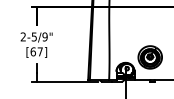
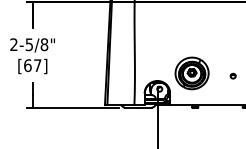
text: (45, 36) -> (44, 44), 2-5/9" -> 2-5/8"

